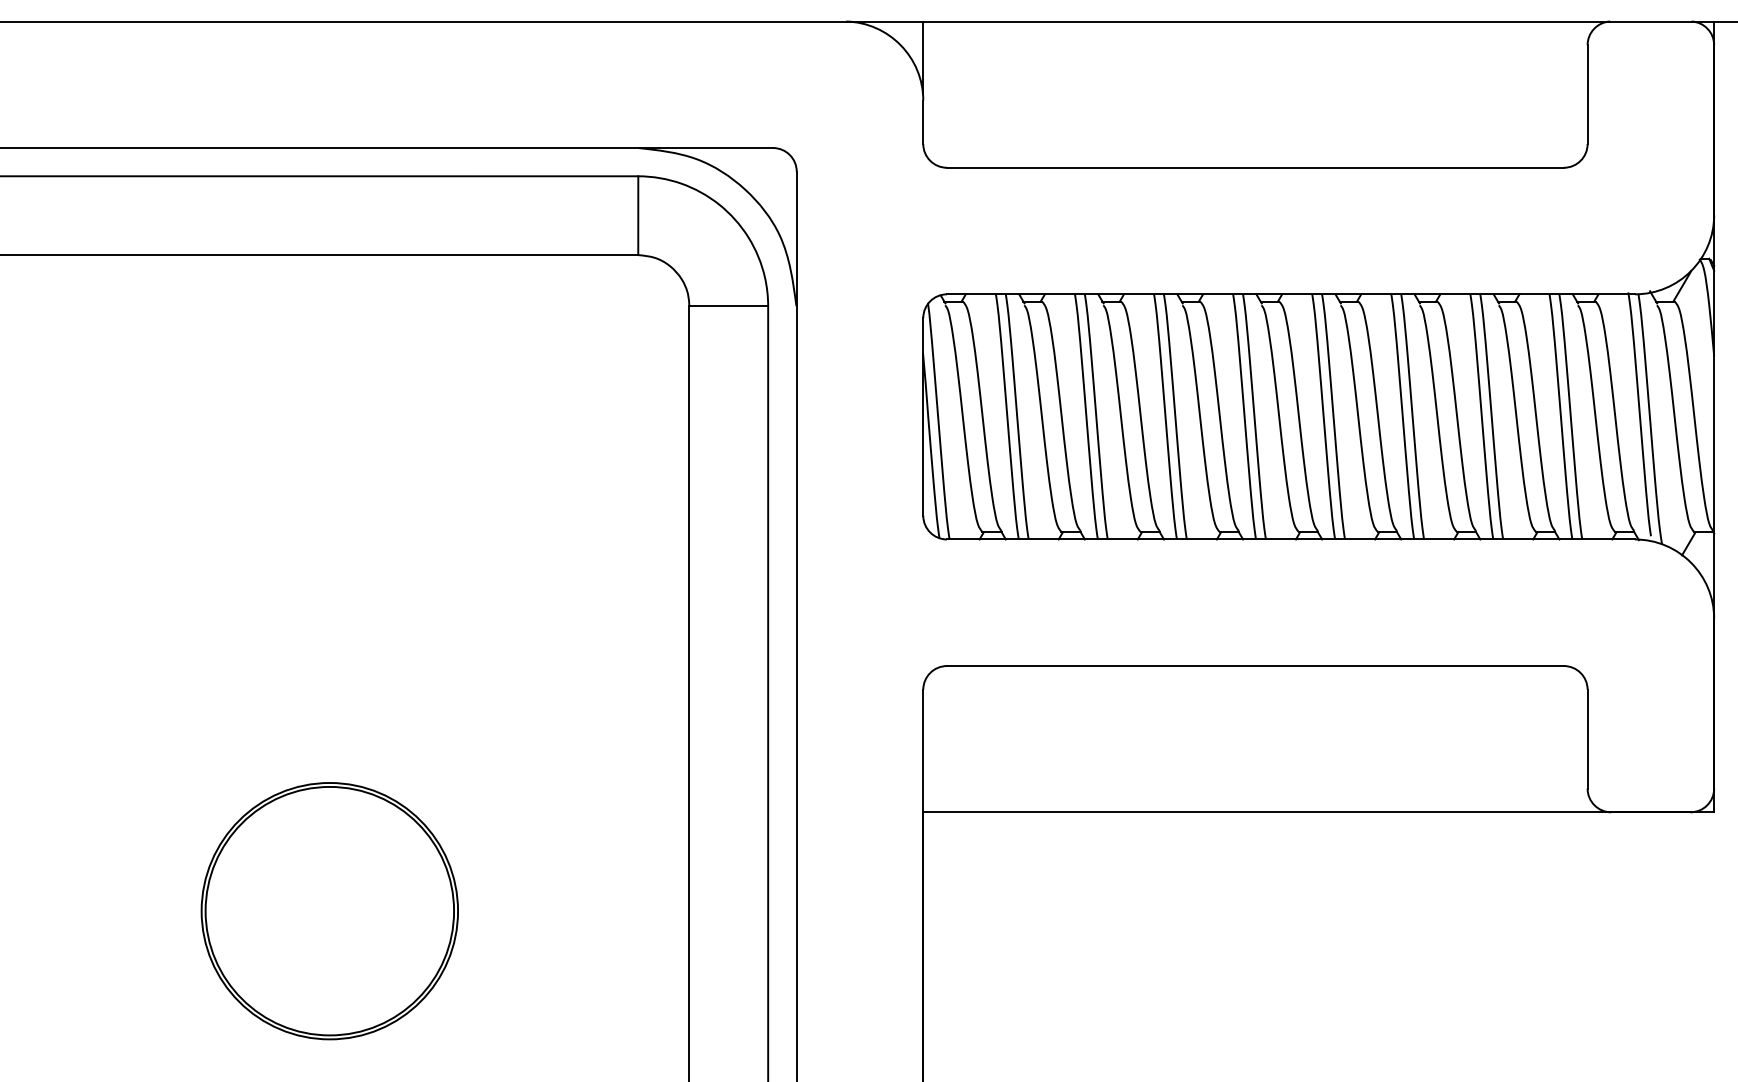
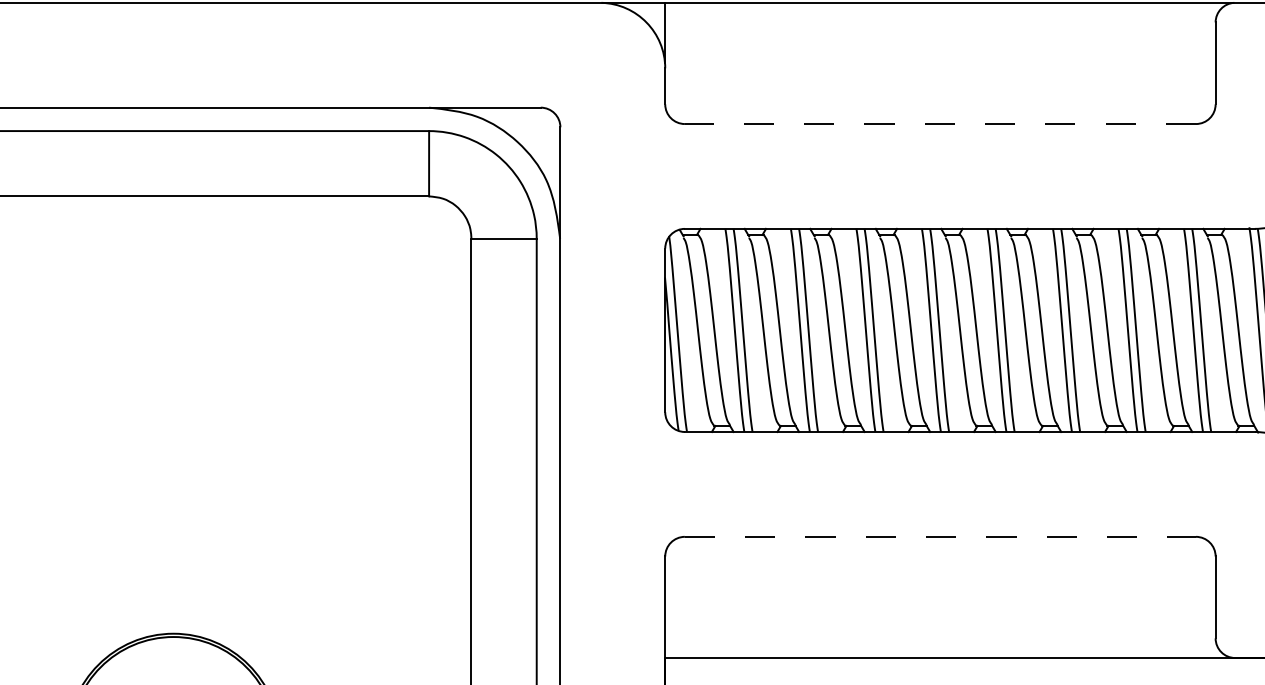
line: (1254, 167) -> (939, 123), solid -> dashed
line: (1255, 666) -> (940, 537), solid -> dashed

